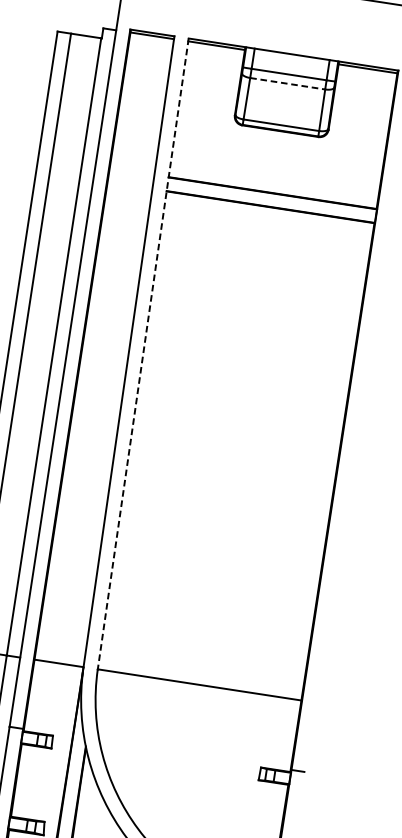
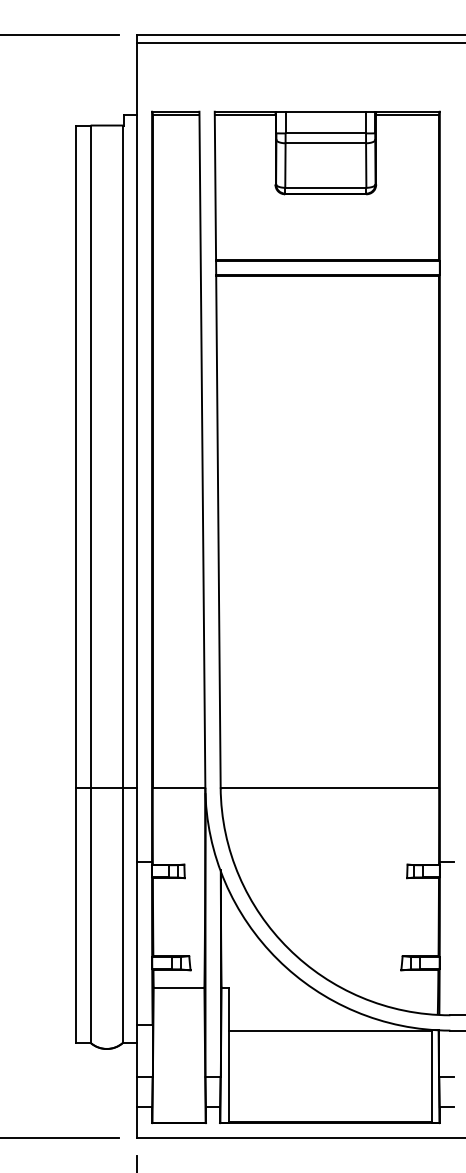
line: (288, 84) -> (326, 143), dashed -> solid
line: (143, 353) -> (217, 449), dashed -> solid

